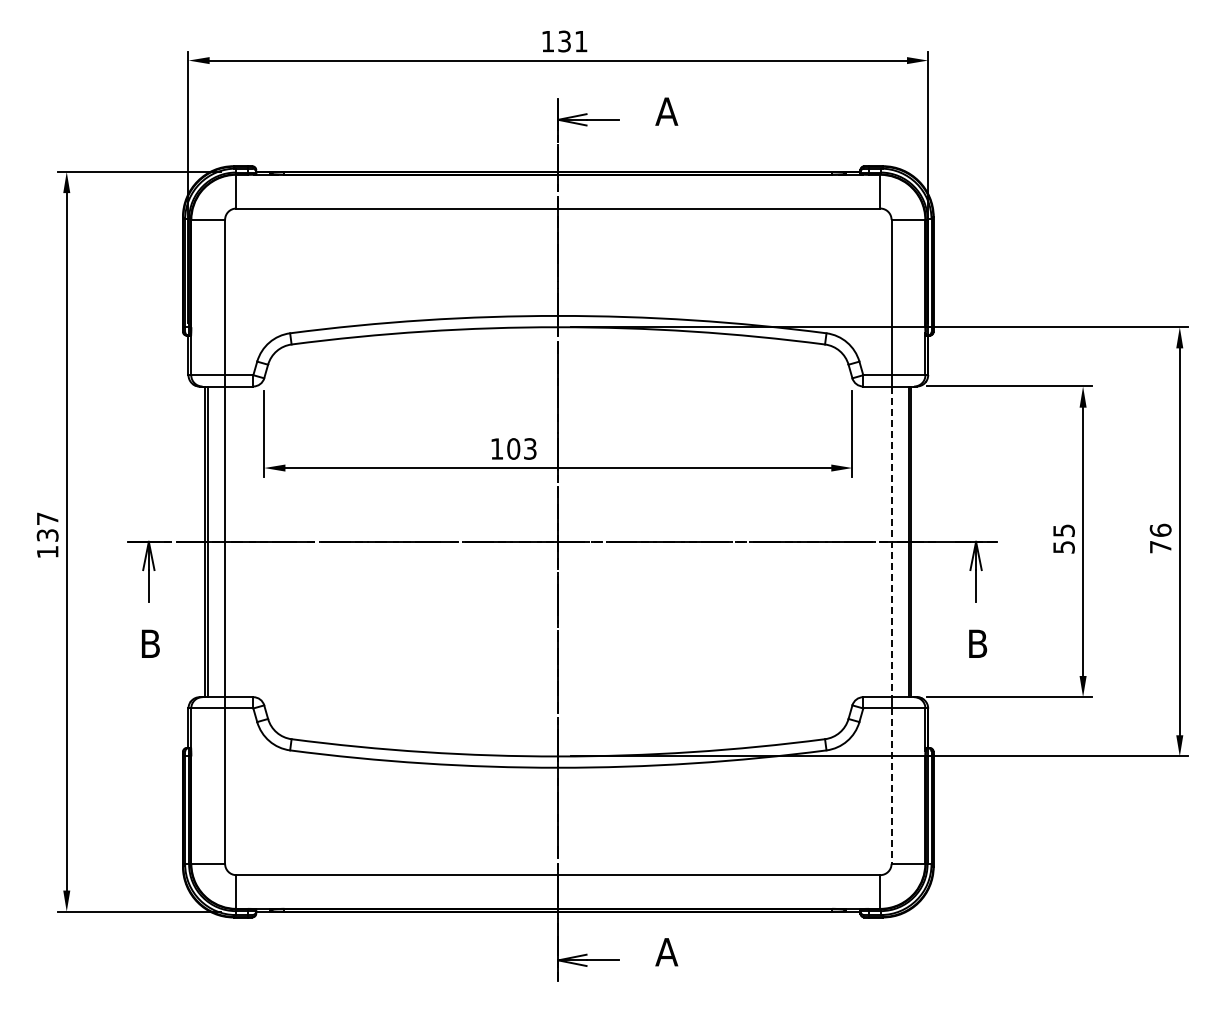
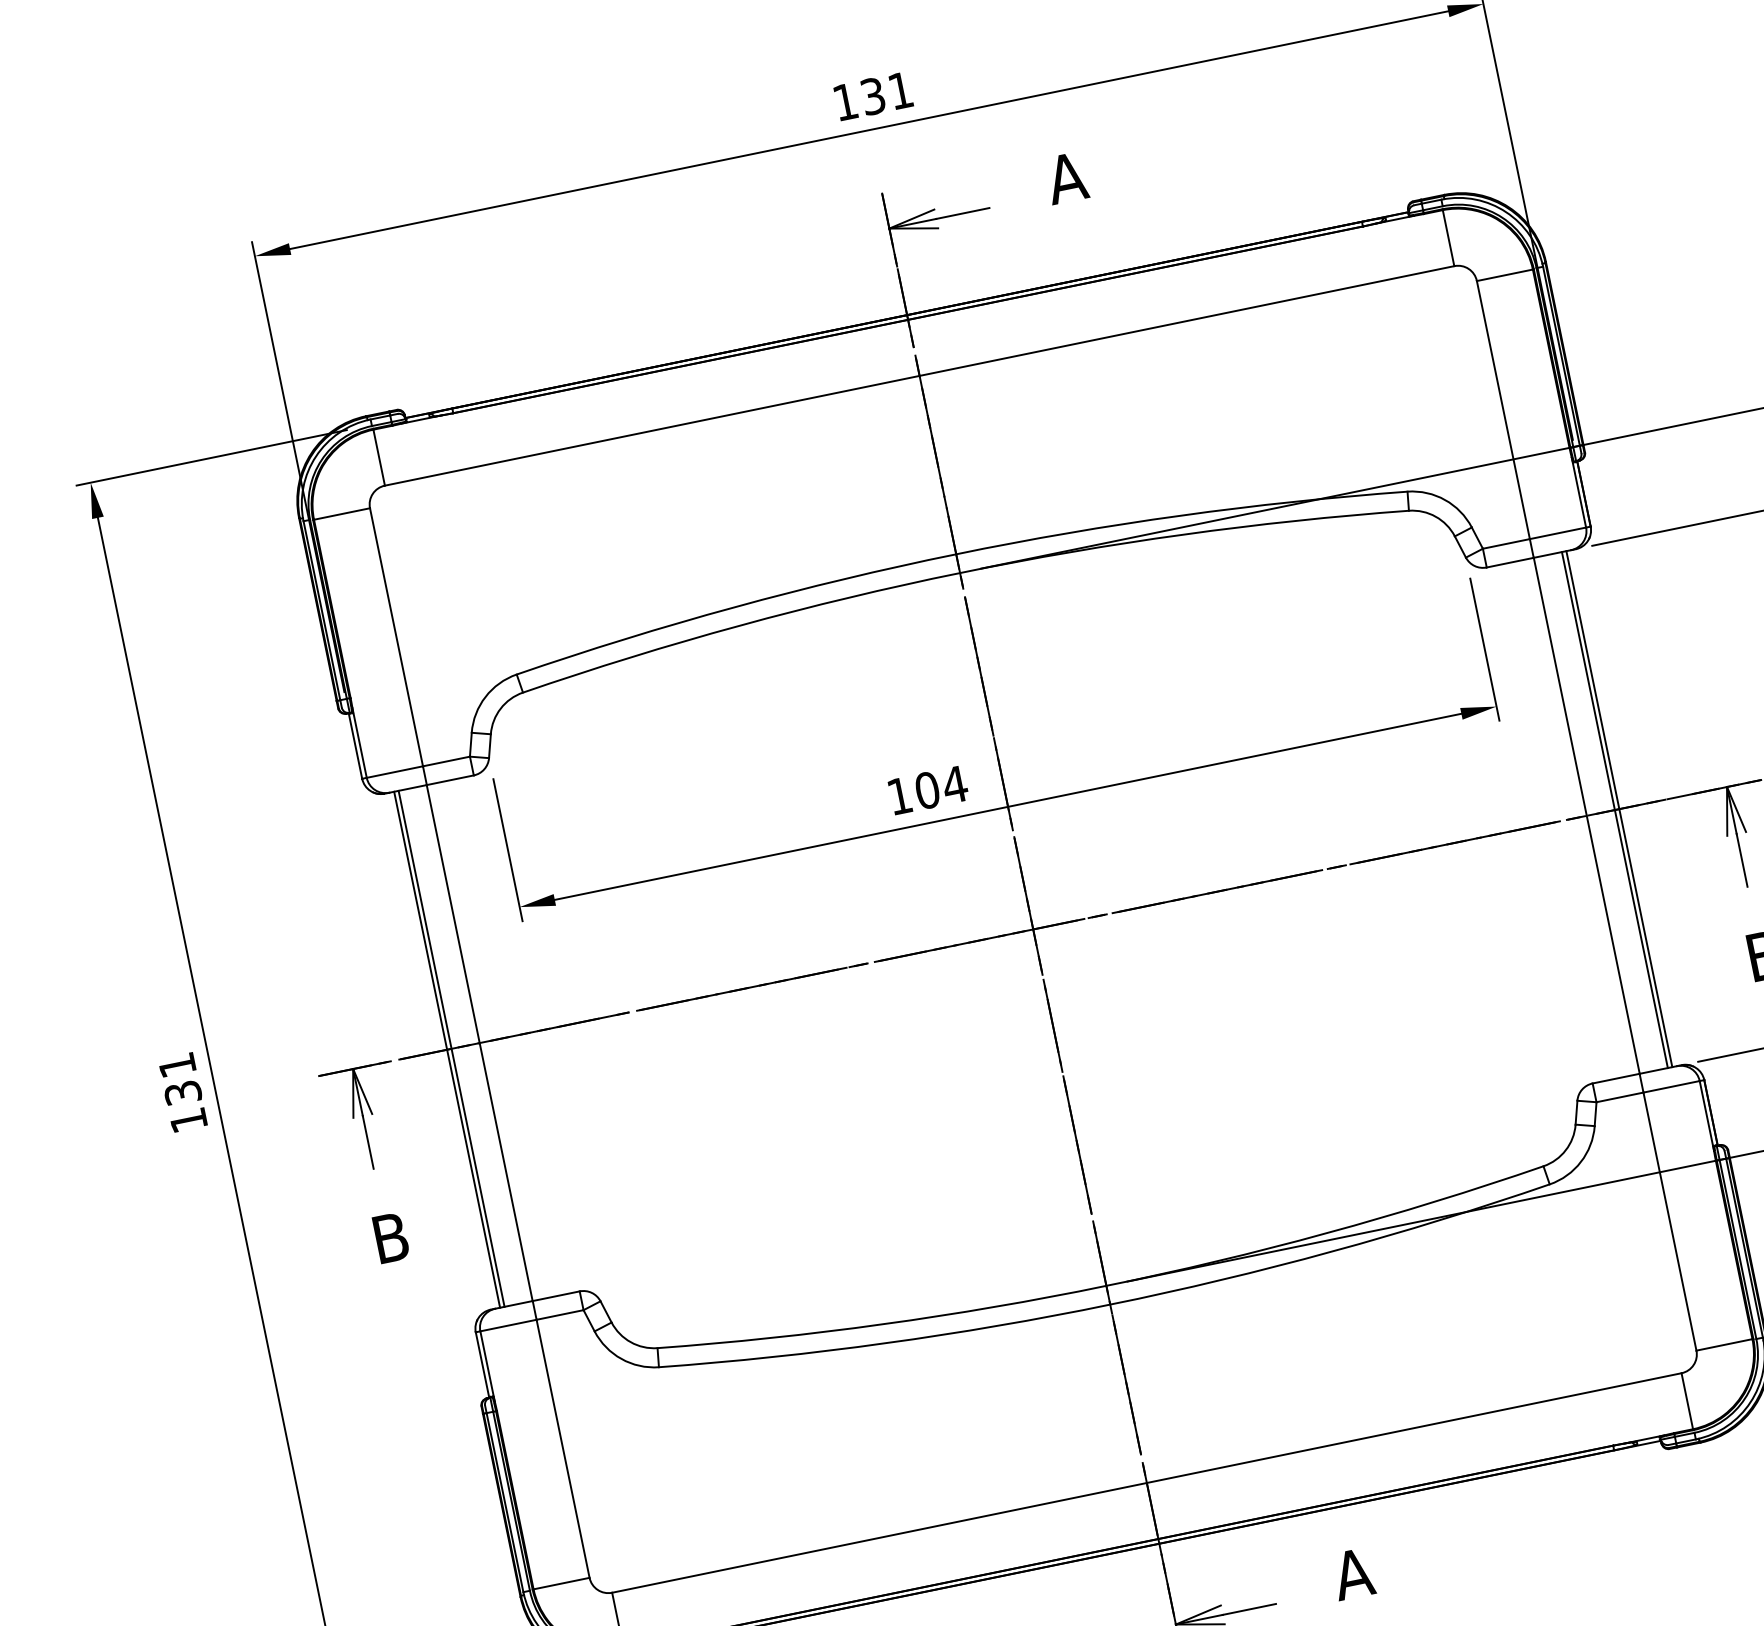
text: (530, 448) -> (955, 783), 103 -> 104
text: (47, 518) -> (176, 1064), 137 -> 131
line: (891, 542) -> (1586, 816), dashed -> solid
line: (891, 786) -> (1669, 1222), dashed -> solid

